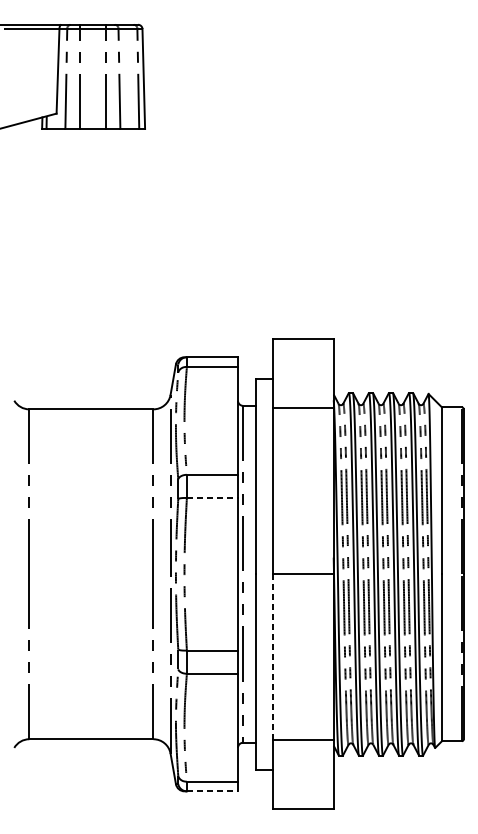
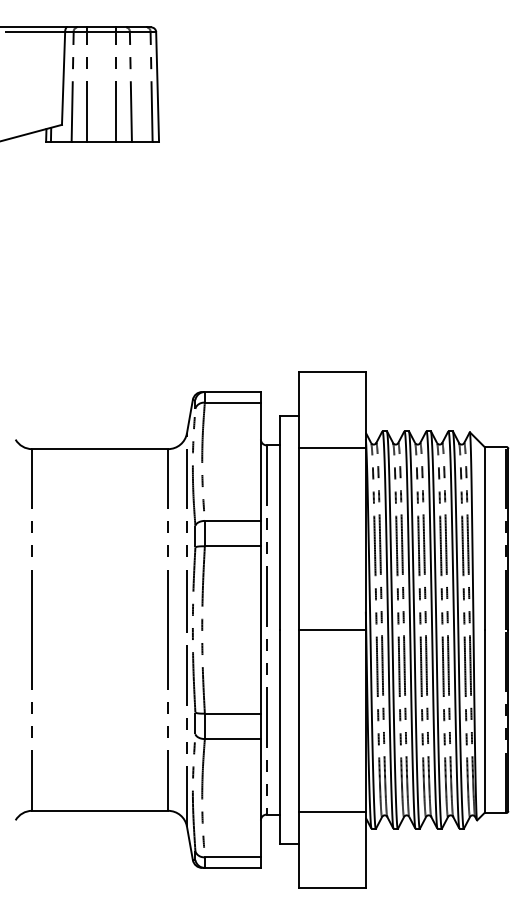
line: (213, 498) -> (233, 546), dashed -> solid
line: (273, 656) -> (299, 720), dashed -> solid
line: (213, 790) -> (233, 867), dashed -> solid

